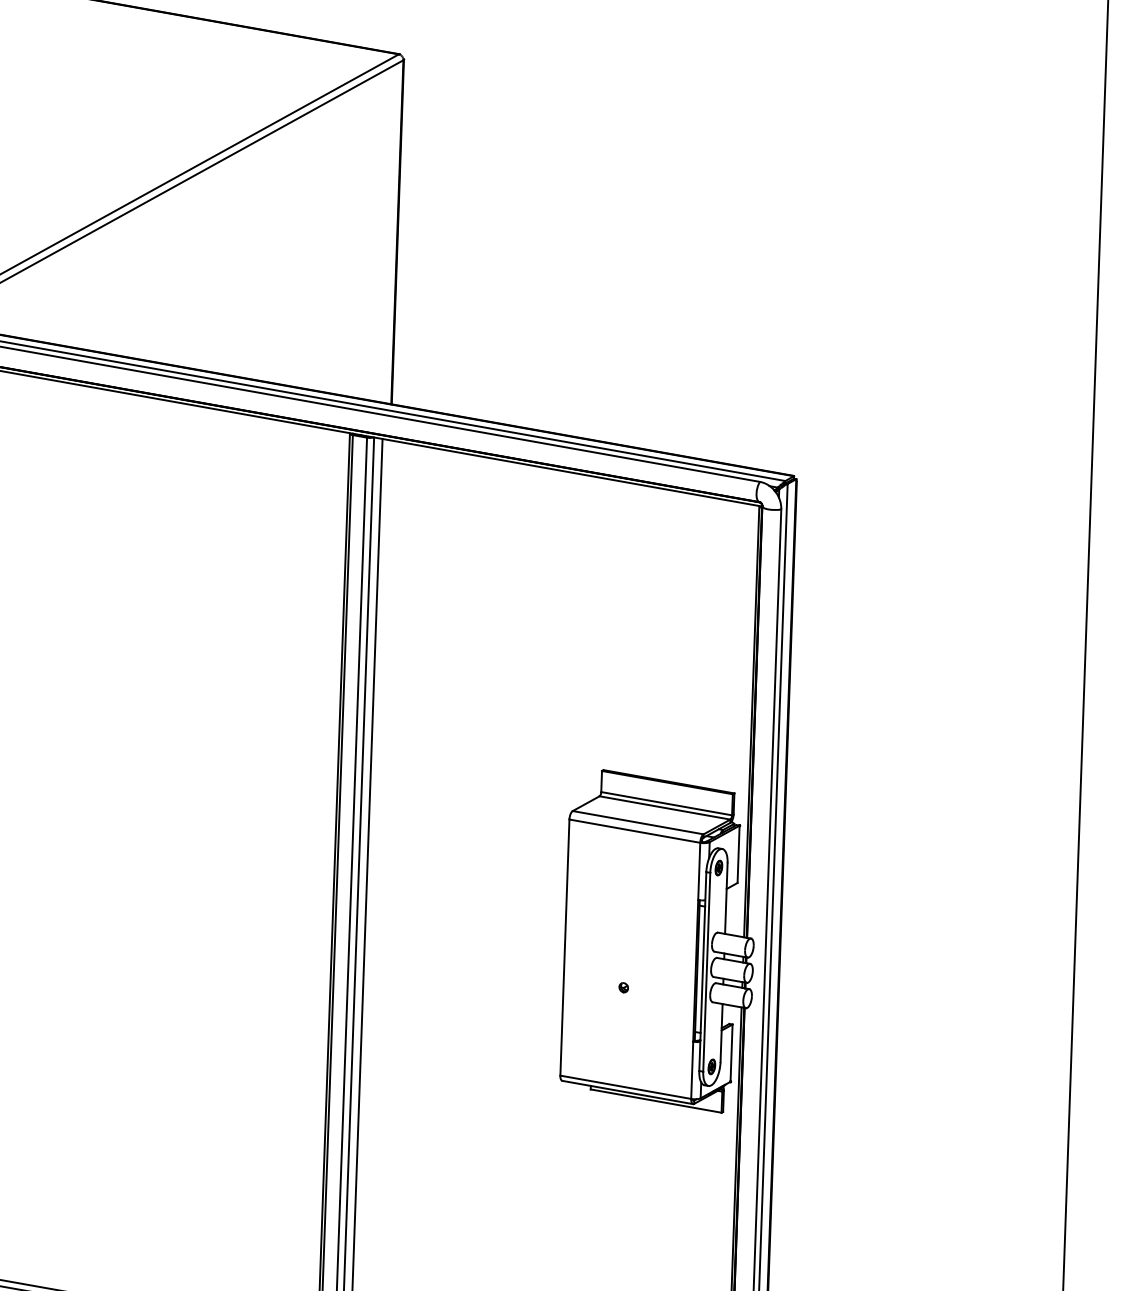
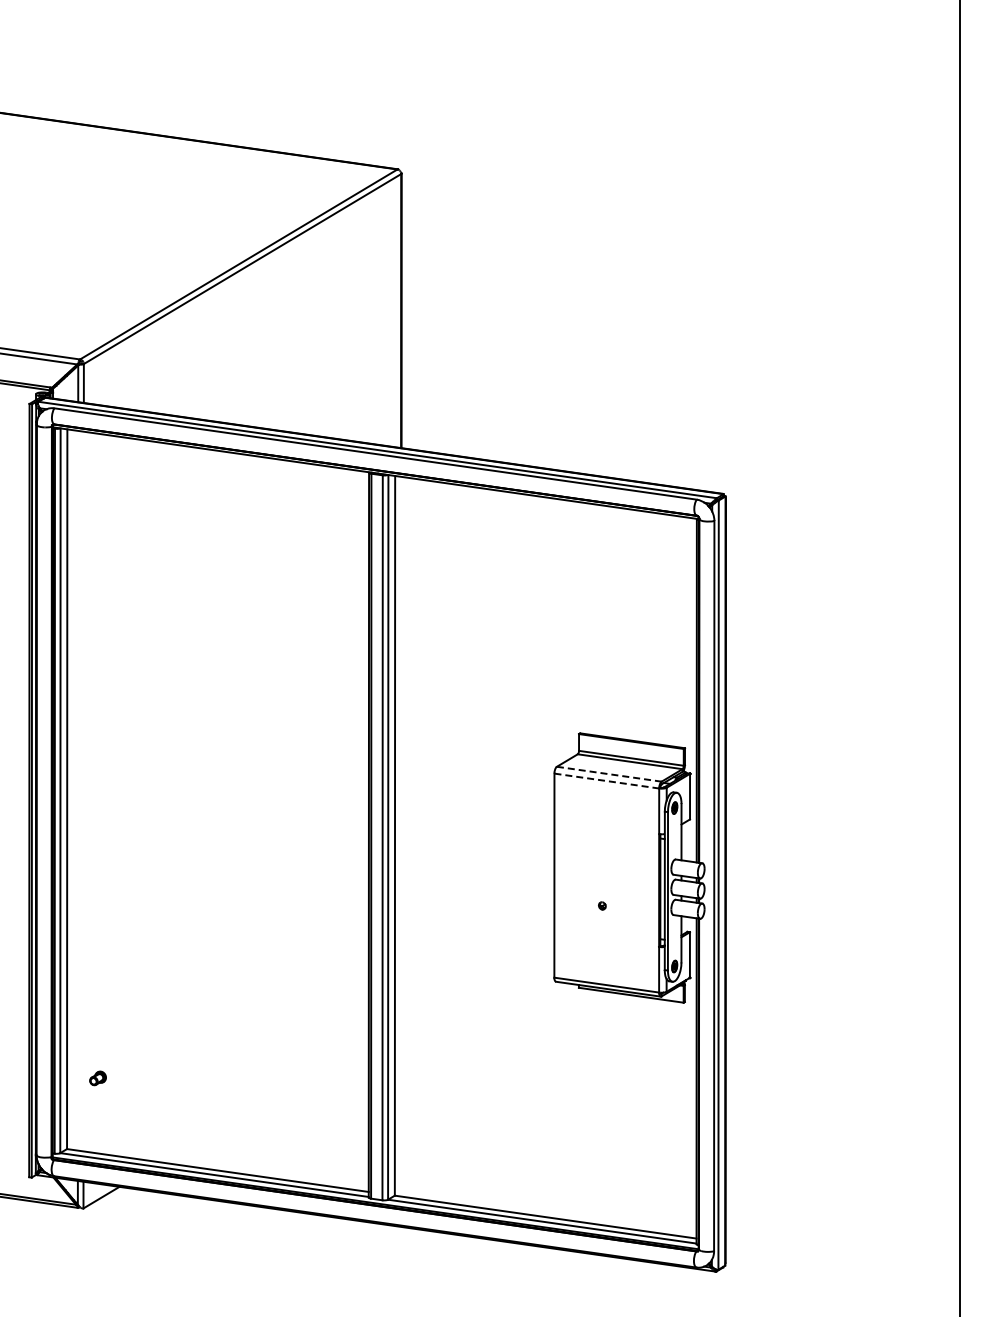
line: (638, 823) -> (609, 774), solid -> dashed
line: (634, 831) -> (606, 781), solid -> dashed

